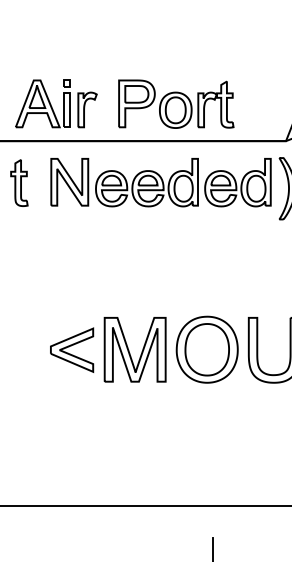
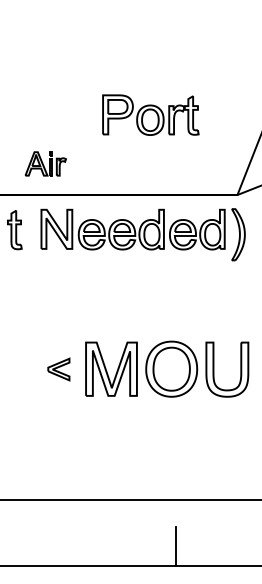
part: (56, 103) -> (45, 163), size x0.6
part: (175, 103) -> (150, 114), moved
part: (71, 350) -> (58, 369), size x0.6

